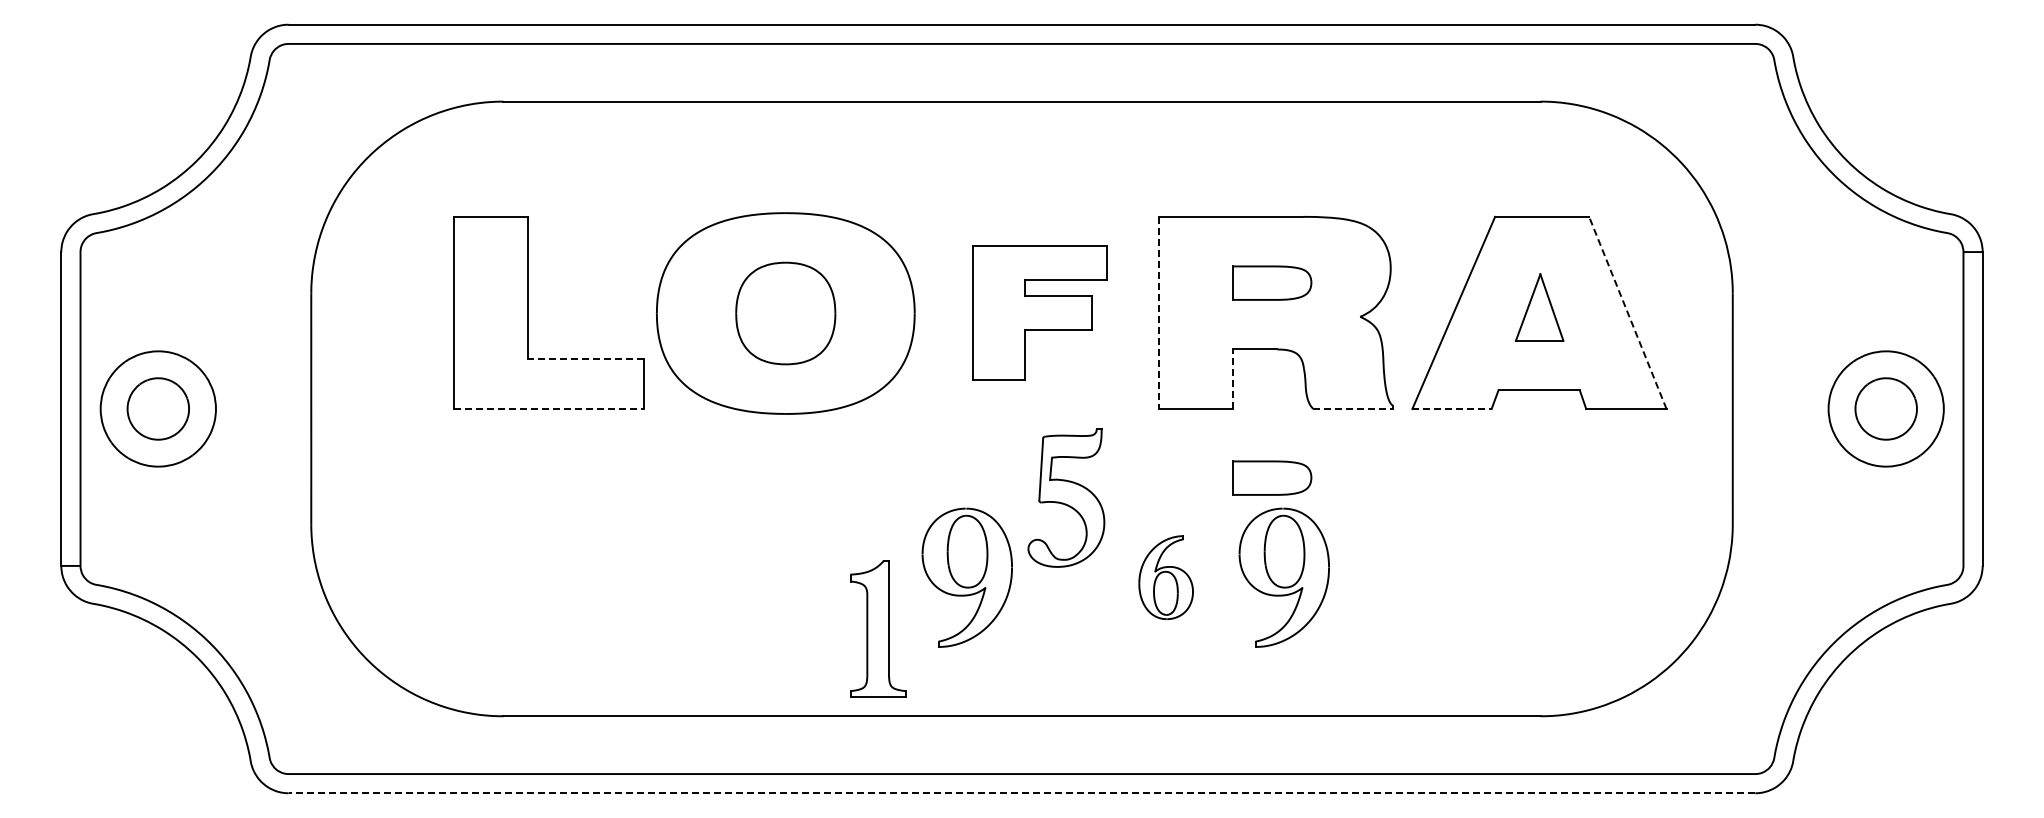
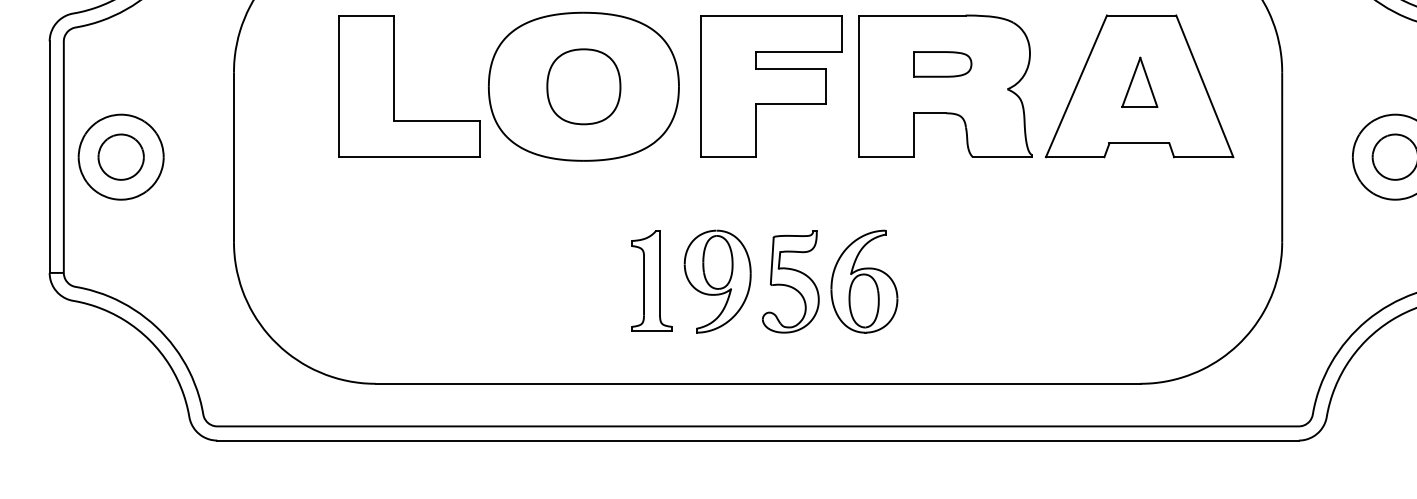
part: (1039, 312) -> (770, 86), size x1.43
line: (1627, 312) -> (1204, 86), dashed -> solid
line: (1158, 313) -> (858, 86), dashed -> solid
line: (585, 359) -> (436, 120), dashed -> solid
line: (1233, 379) -> (914, 135), dashed -> solid
line: (549, 409) -> (409, 157), dashed -> solid
line: (1353, 409) -> (1002, 157), dashed -> solid
line: (1452, 409) -> (1075, 157), dashed -> solid
part: (1272, 477) -> (942, 207), removed
part: (1066, 497) -> (790, 281), moved
part: (1165, 577) -> (863, 281), size x1.67
part: (1283, 577) -> (950, 281), removed
part: (878, 628) -> (652, 280), moved
line: (1021, 793) -> (757, 440), dashed -> solid

